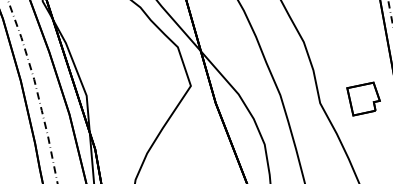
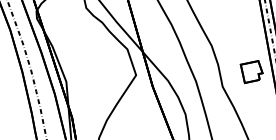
part: (363, 99) -> (251, 72), moved

